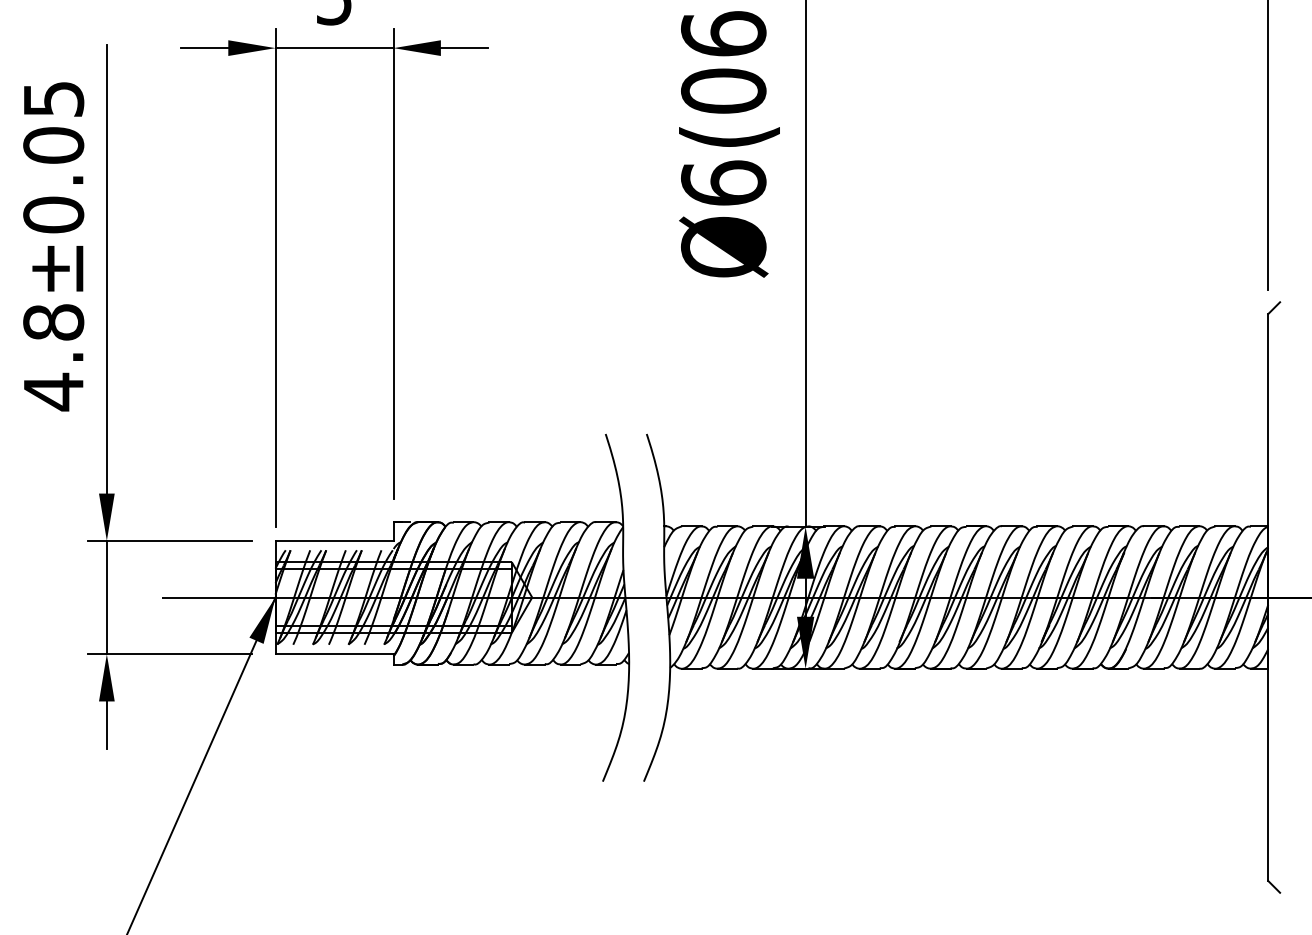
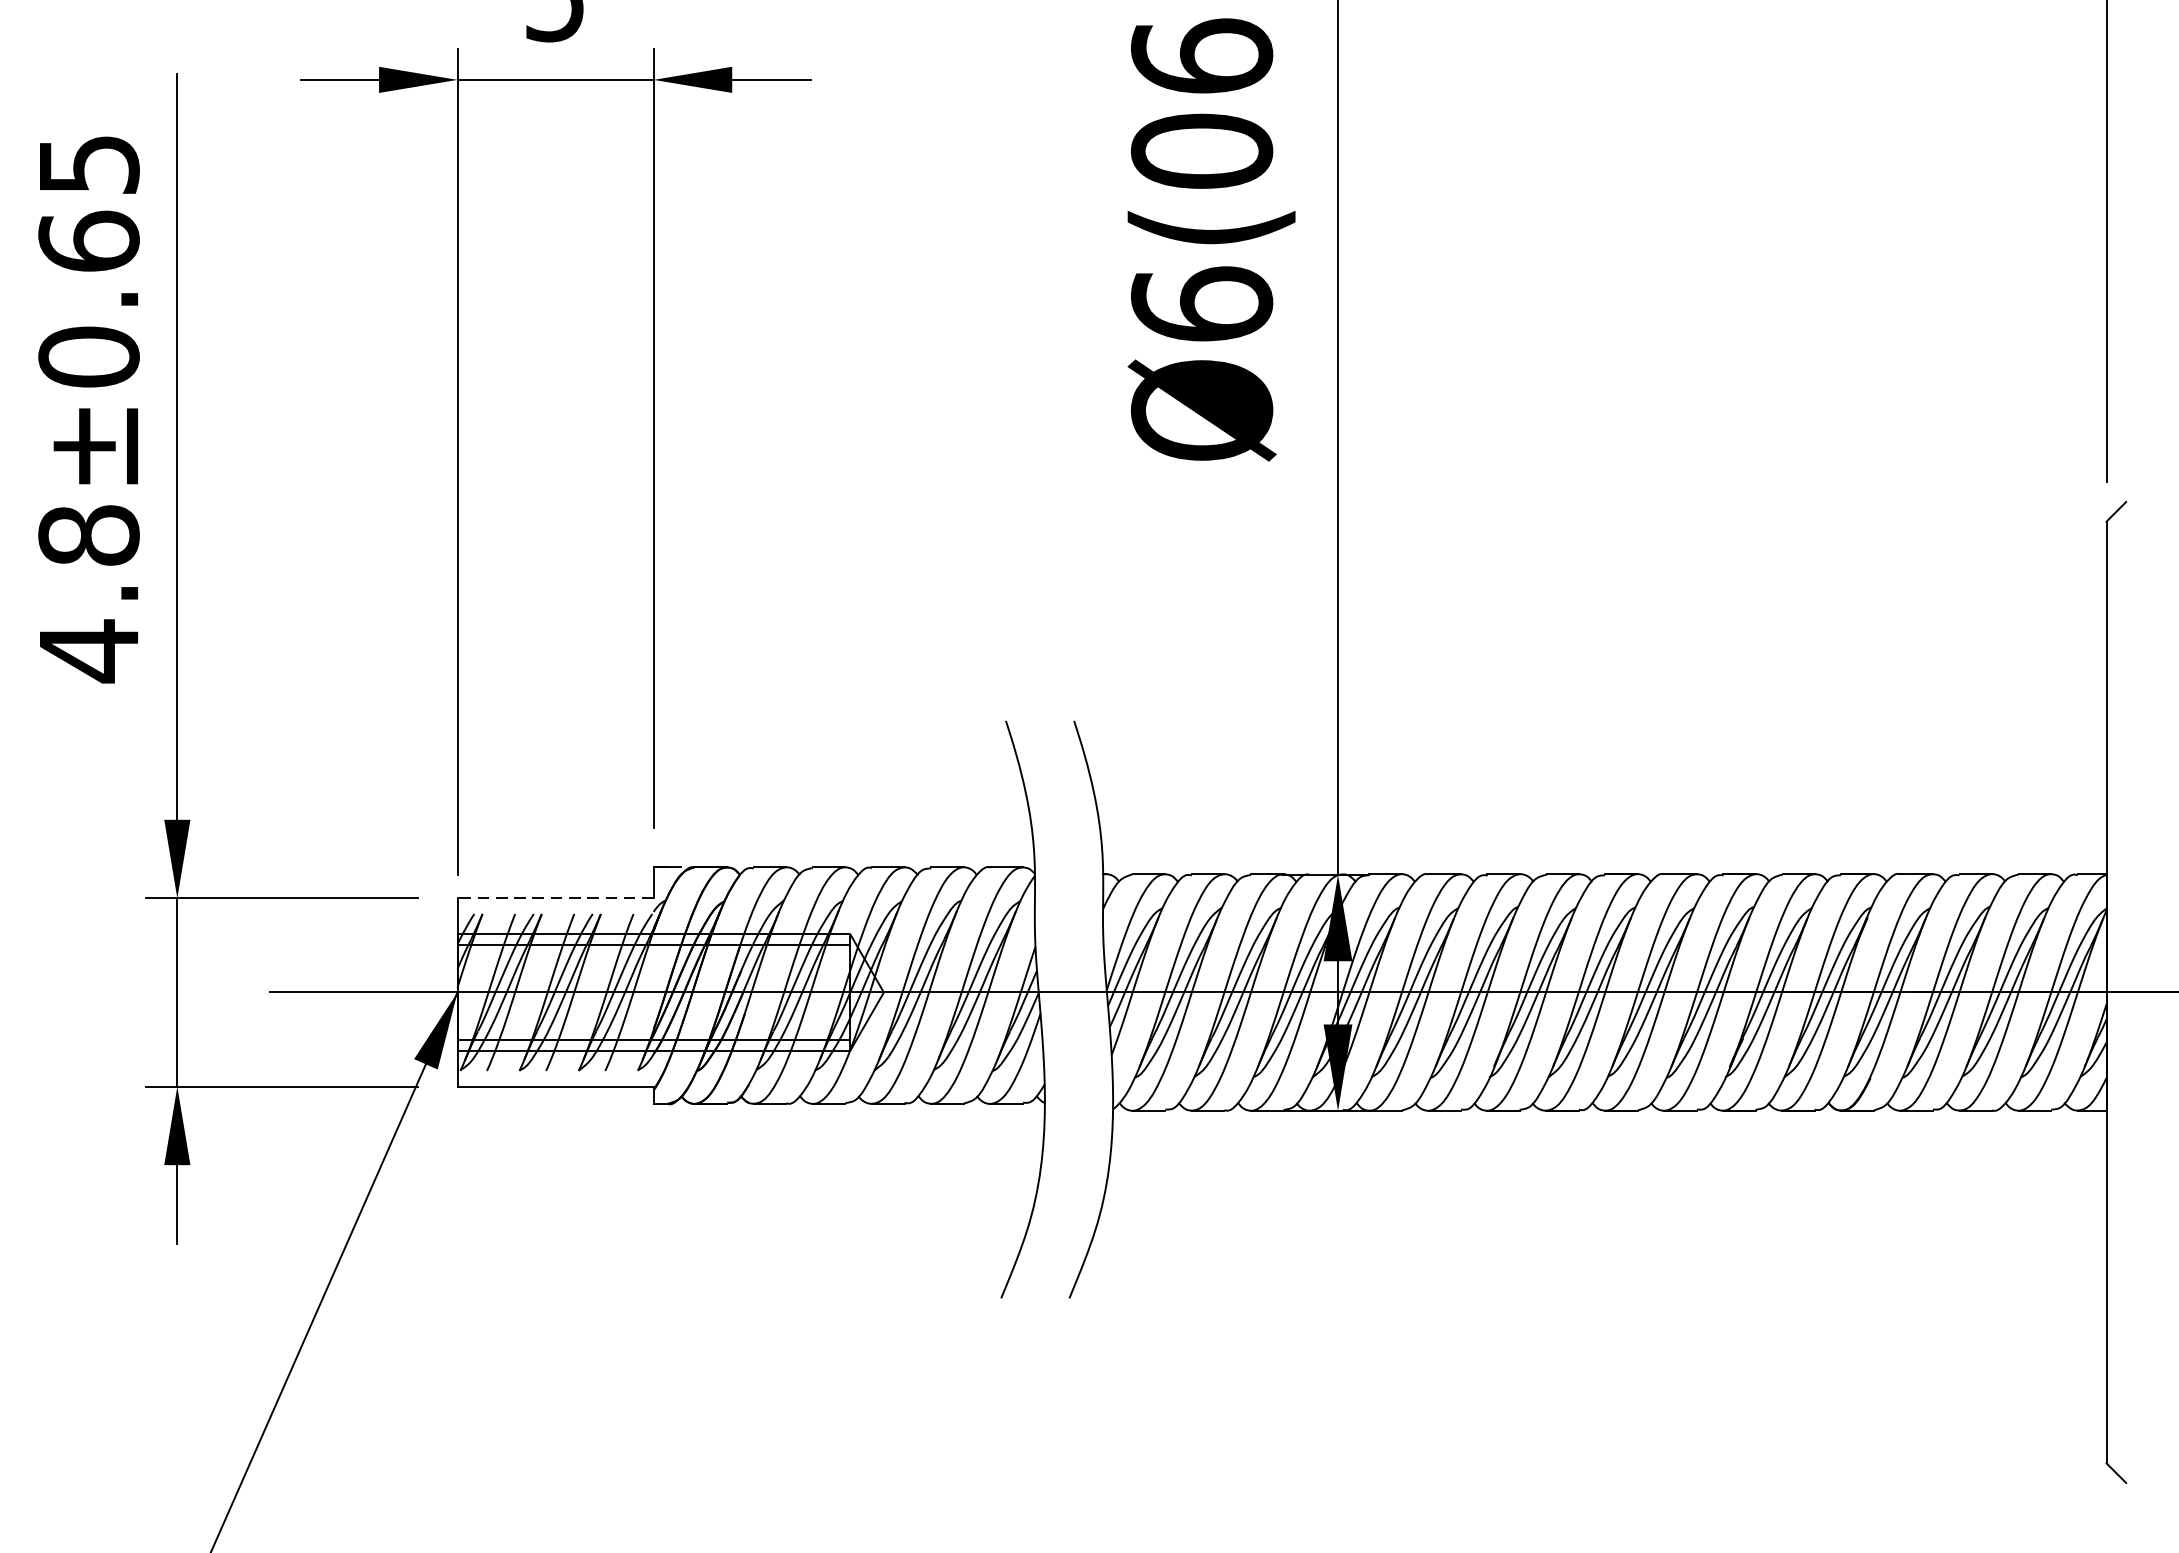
text: (53, 144) -> (88, 239), 4.8±0.05 -> 4.8±0.65
line: (334, 540) -> (555, 897), solid -> dashed

